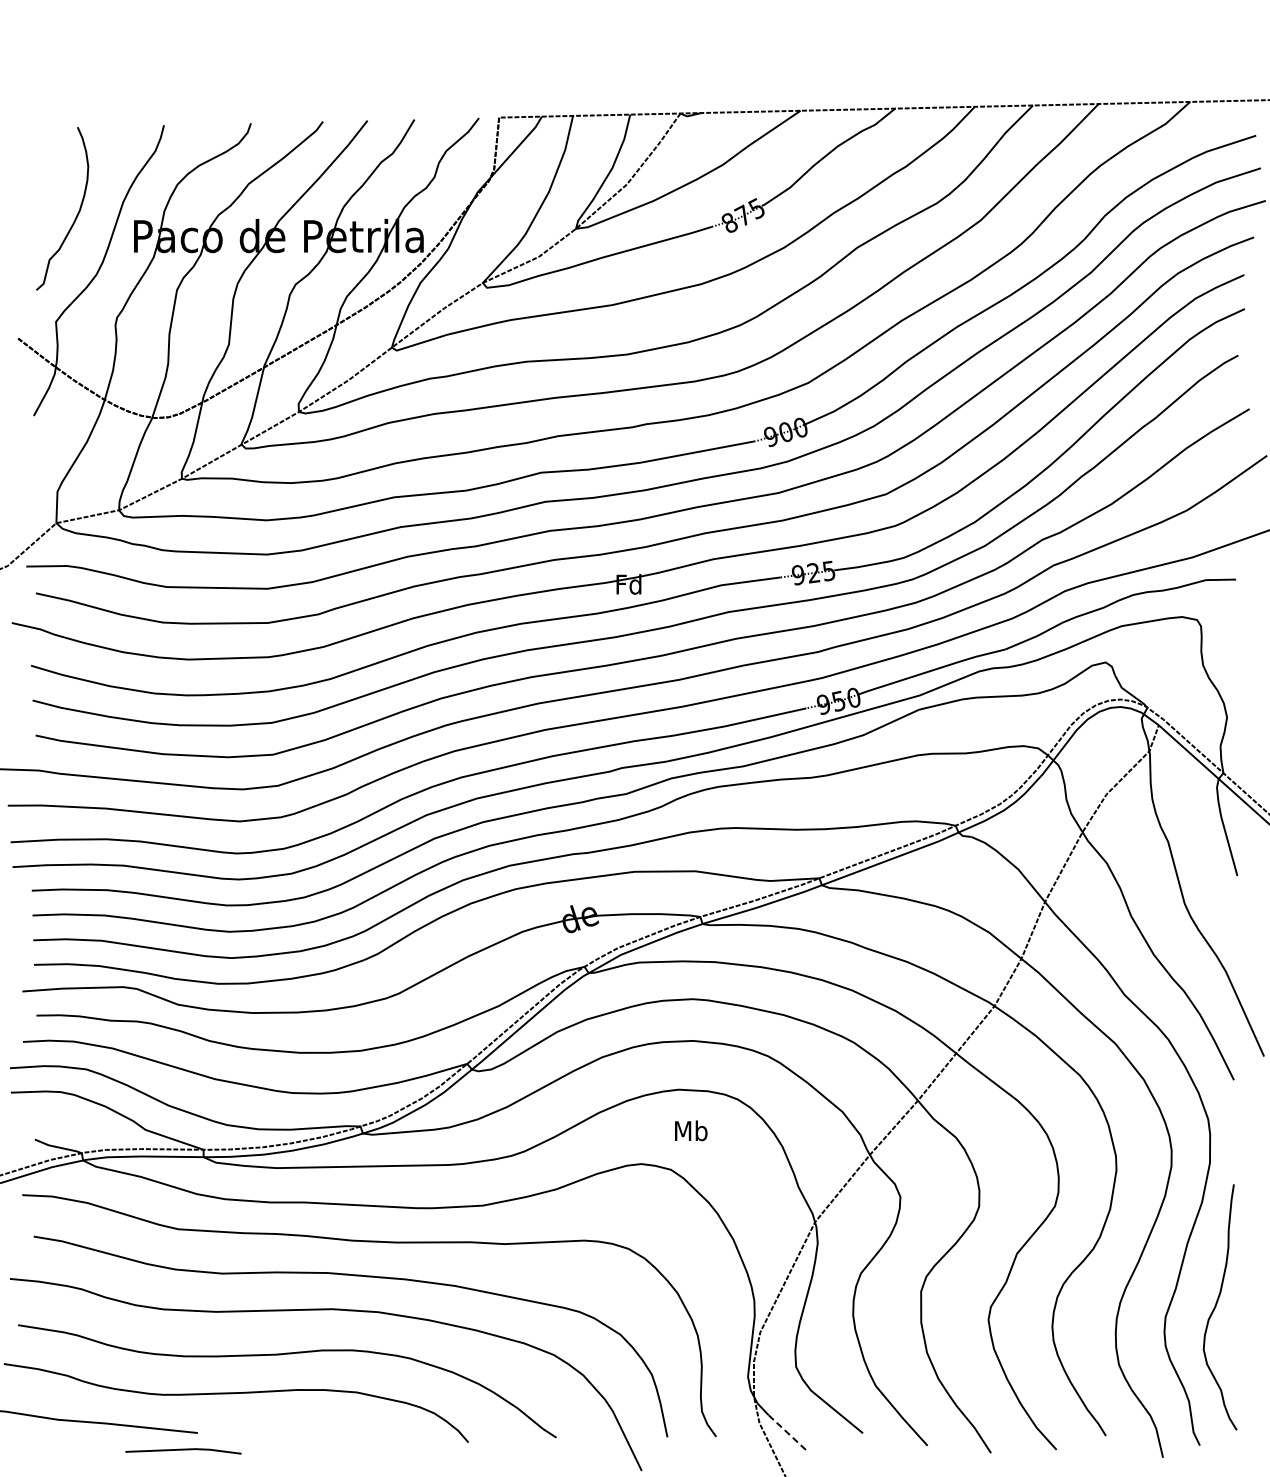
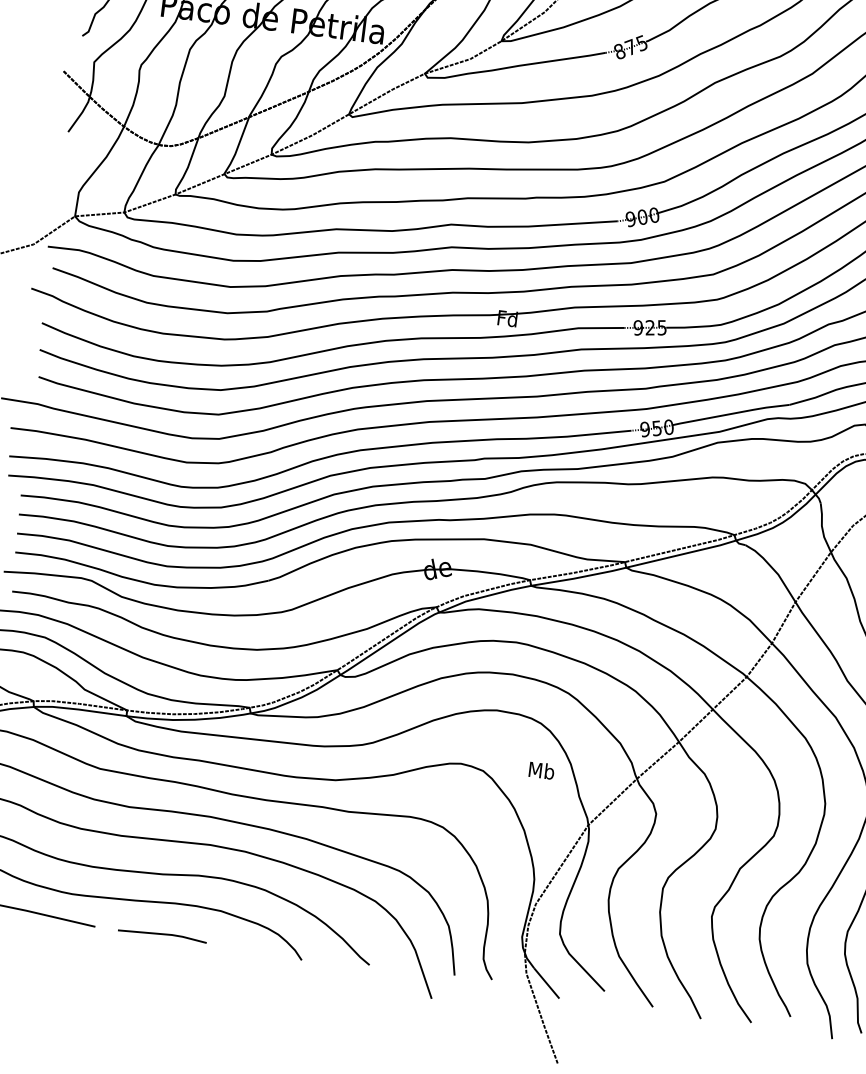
text: (691, 1130) -> (542, 770), moved
line: (787, 1432) -> (547, 983), dashed -> solid
line: (183, 1450) -> (162, 934), moved

